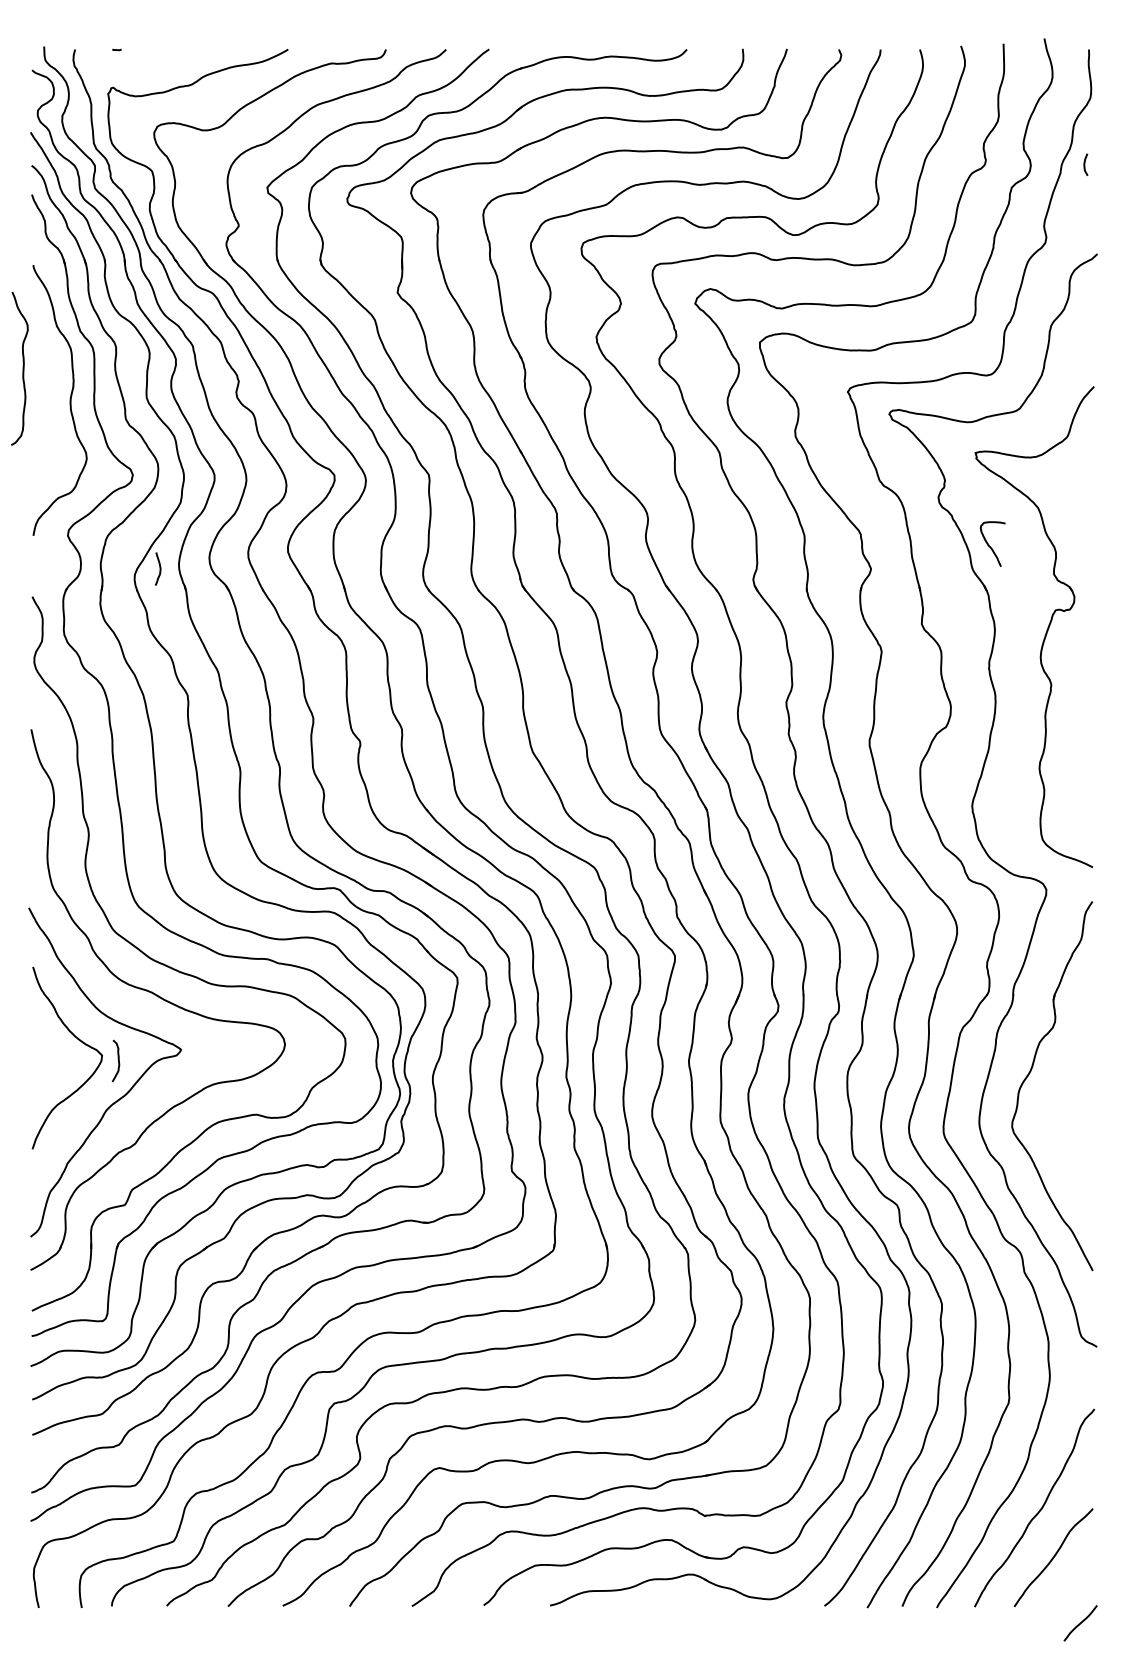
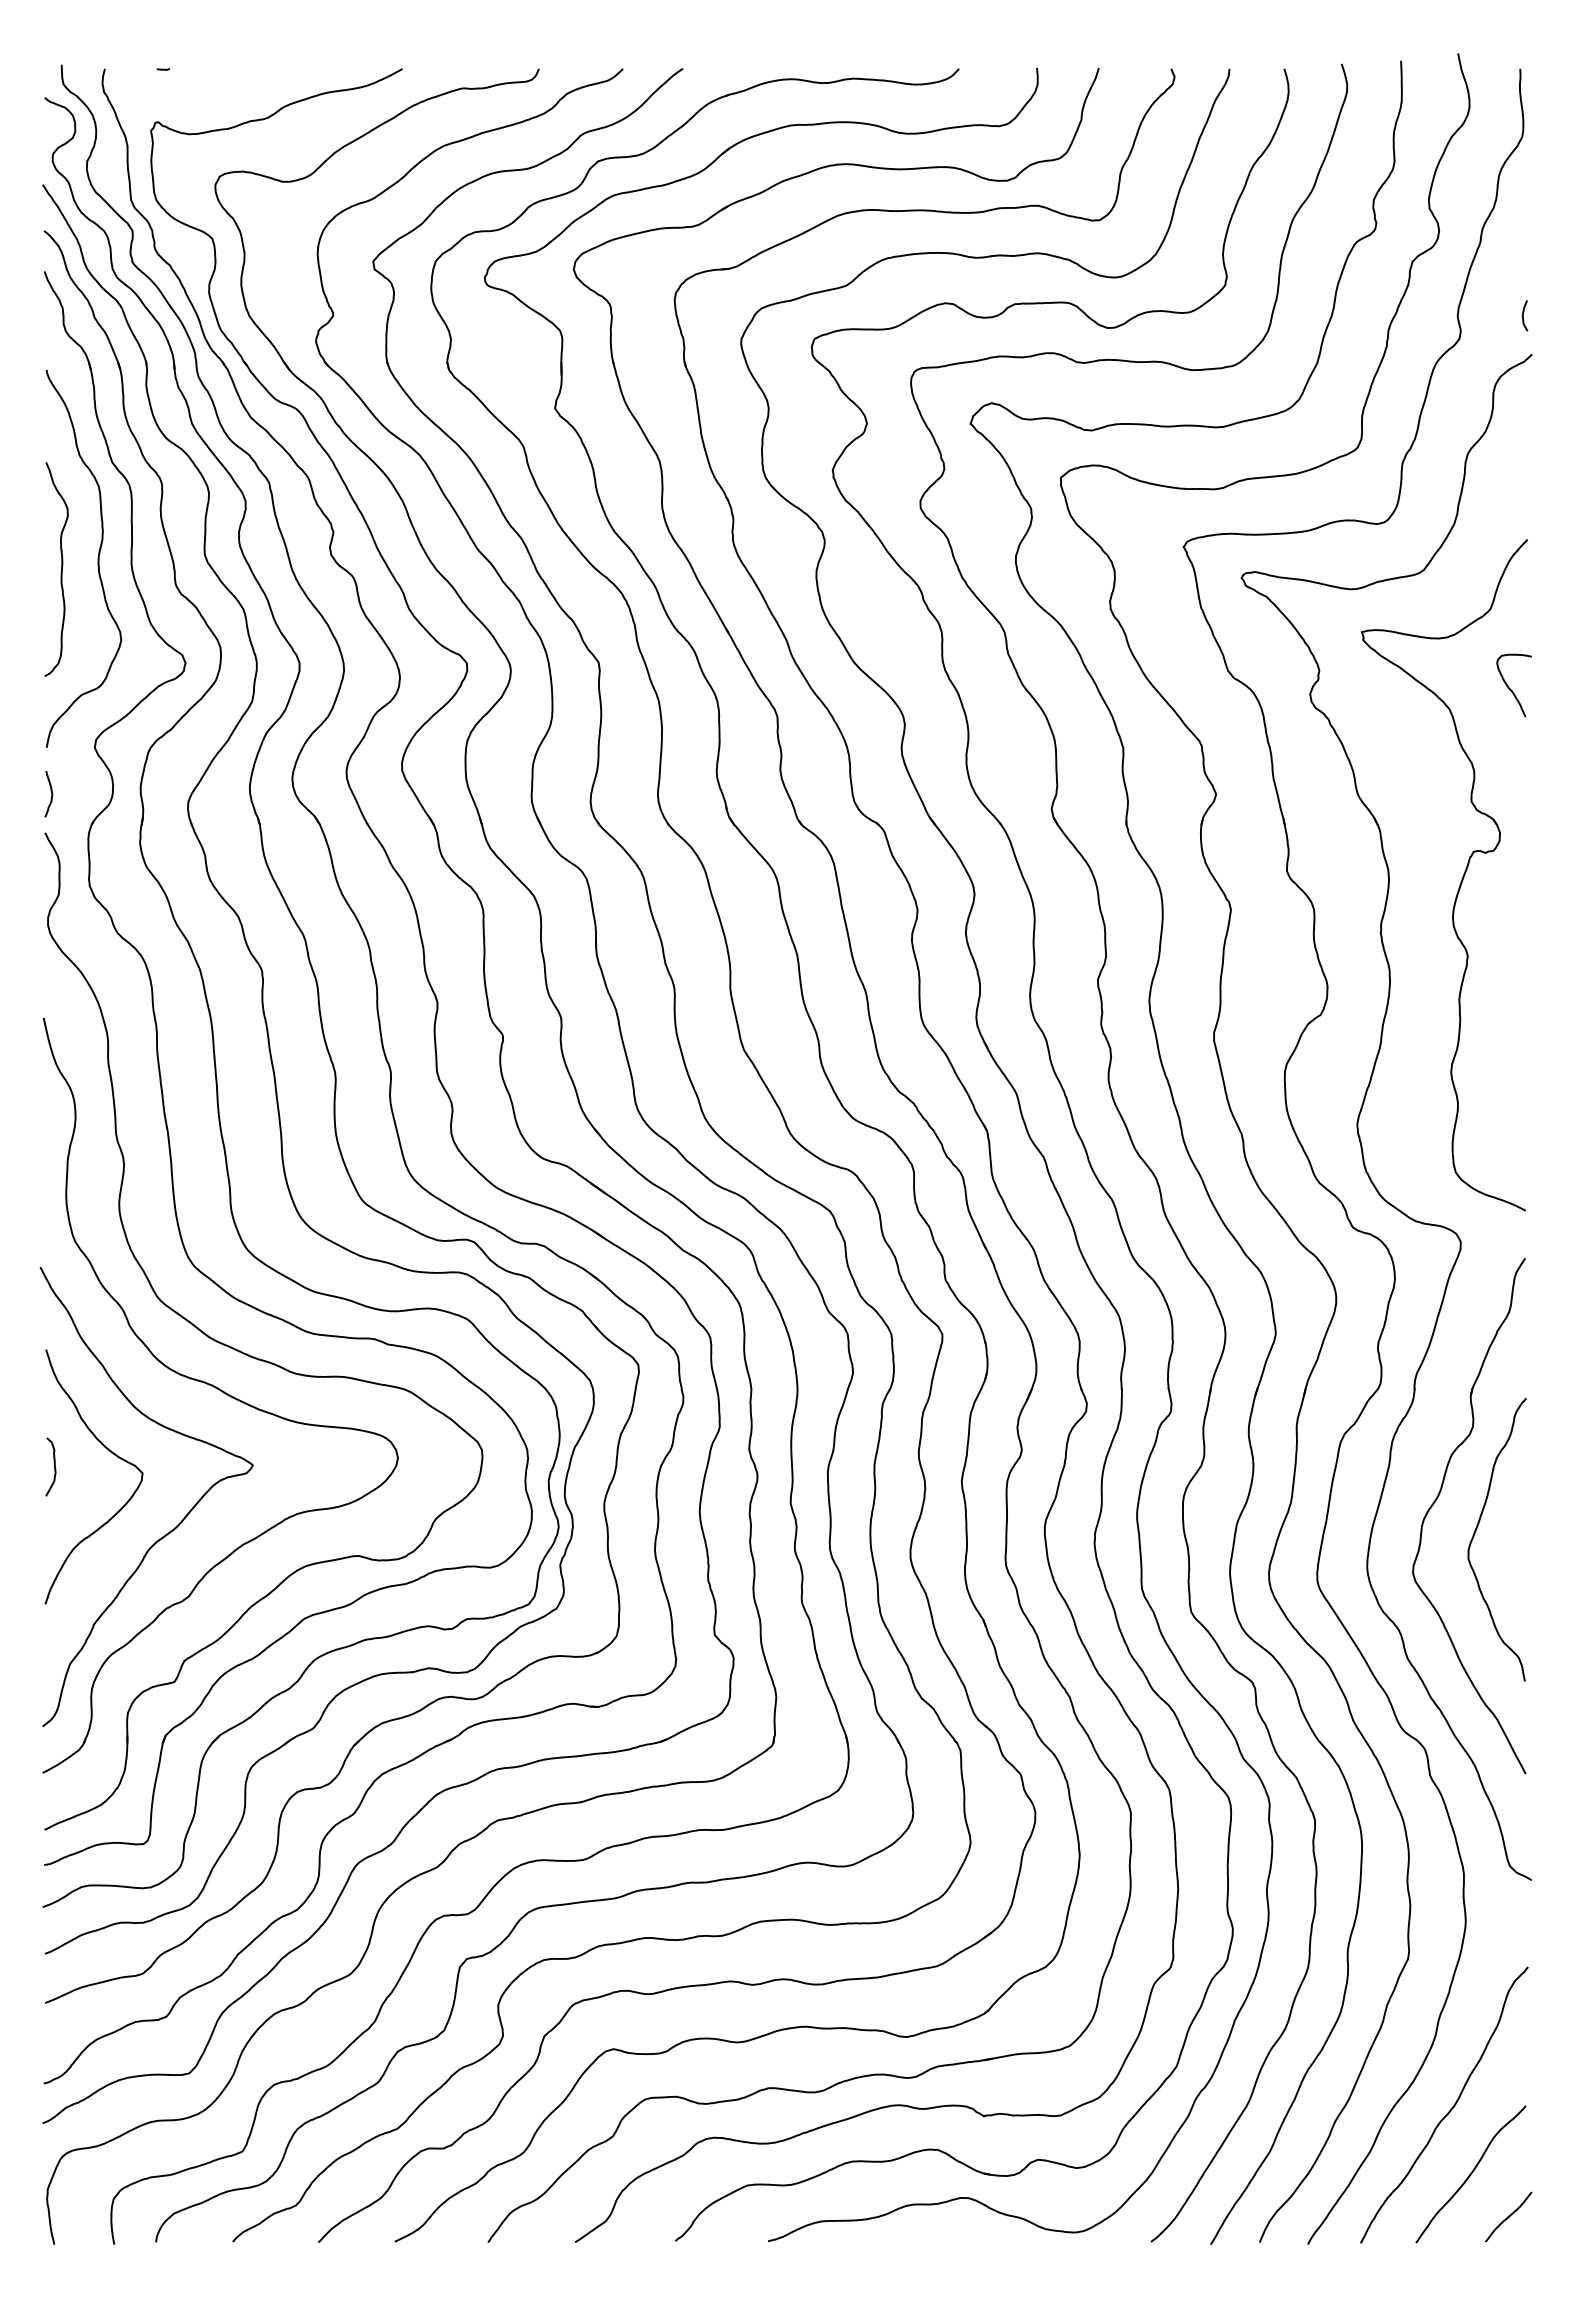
curve: (1084, 164) -> (1523, 315), moved
curve: (23, 368) -> (61, 569), moved
curve: (990, 546) -> (1510, 688), moved
curve: (160, 569) -> (51, 794), moved
curve: (118, 1060) -> (54, 1466), moved
curve: (1057, 1097) -> (1476, 1531), added
curve: (1080, 1622) -> (1508, 2216), moved

